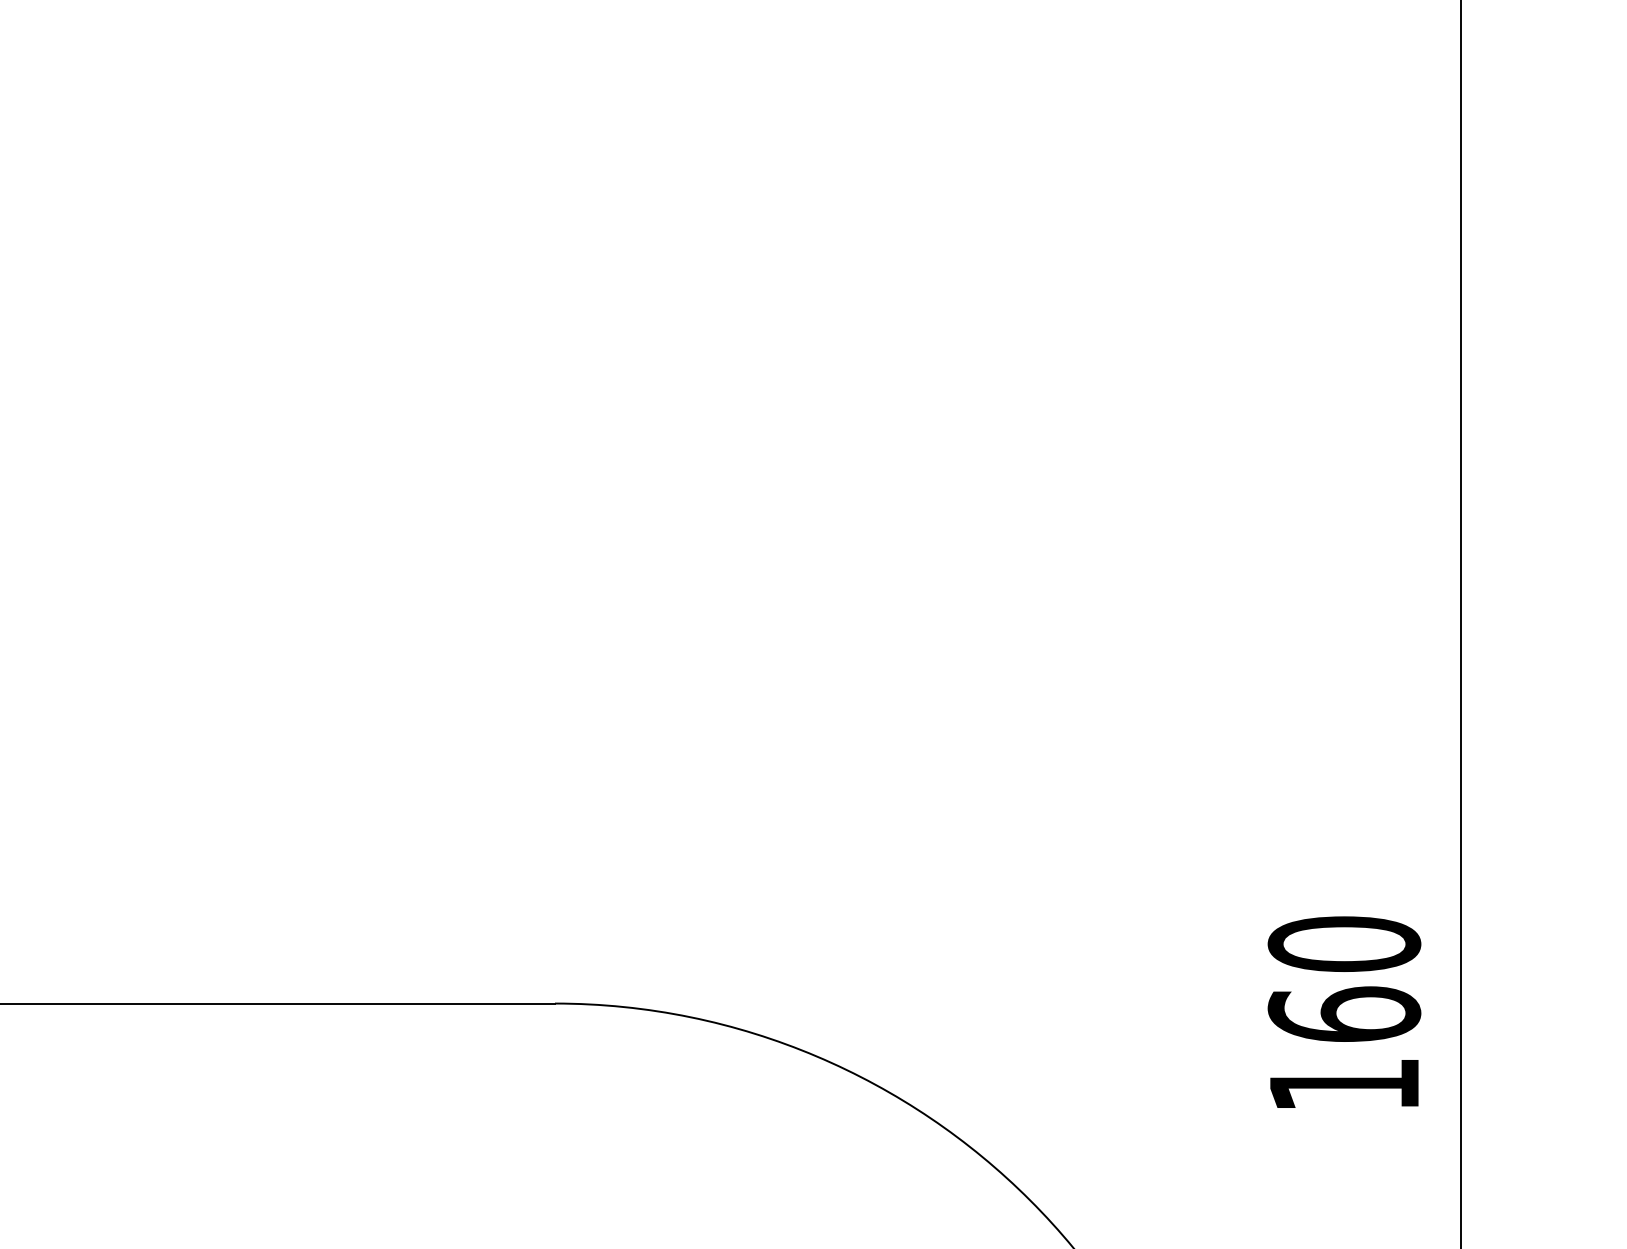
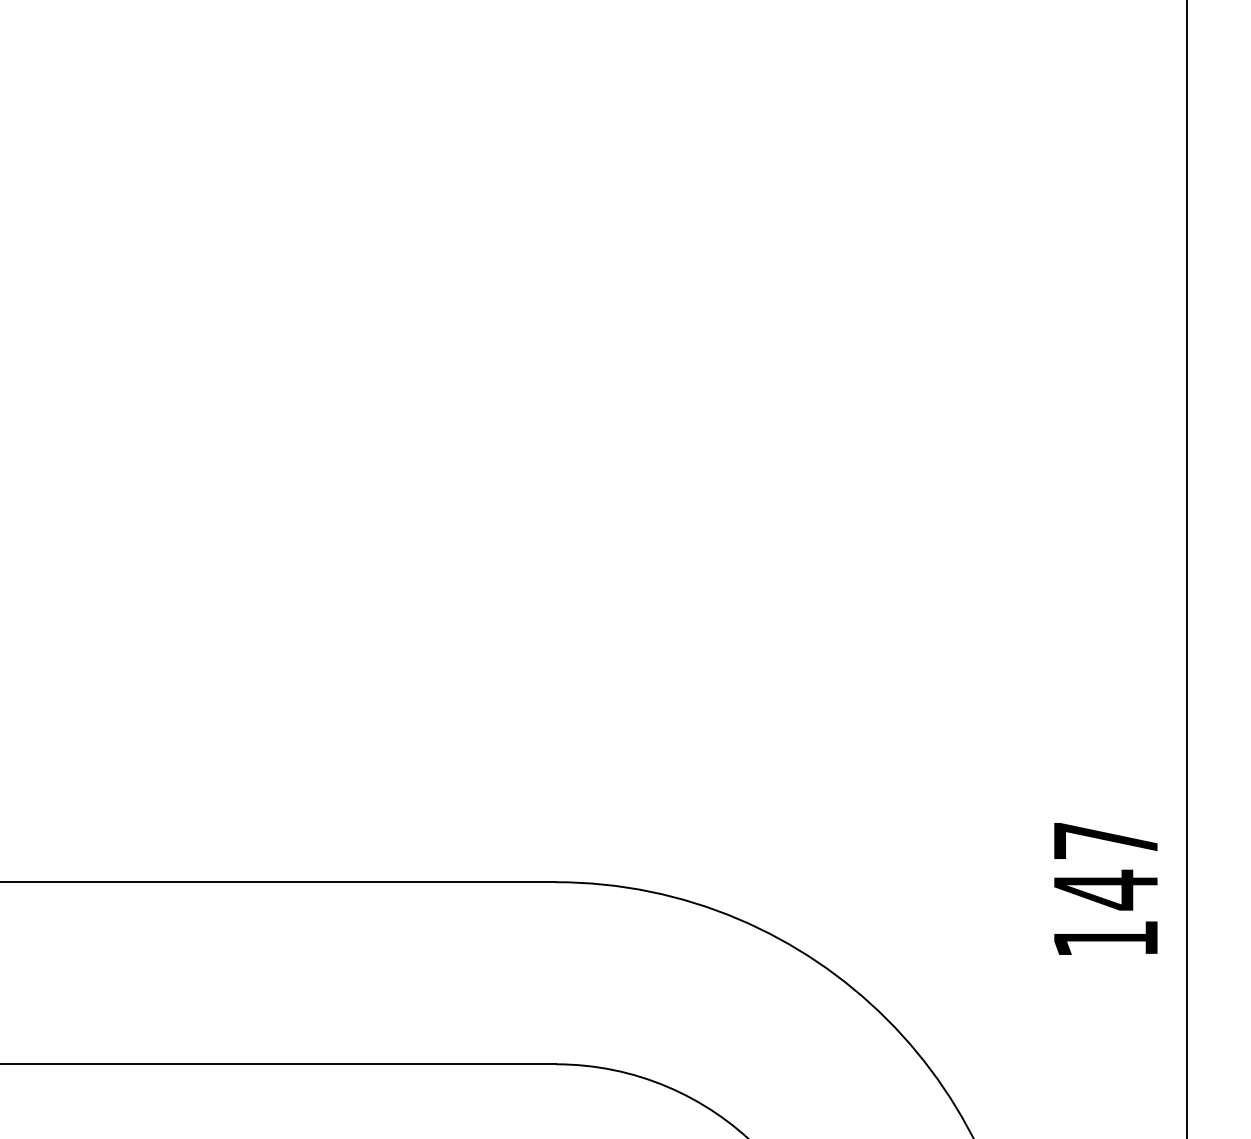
text: (1343, 979) -> (1105, 865), 160 -> 147

